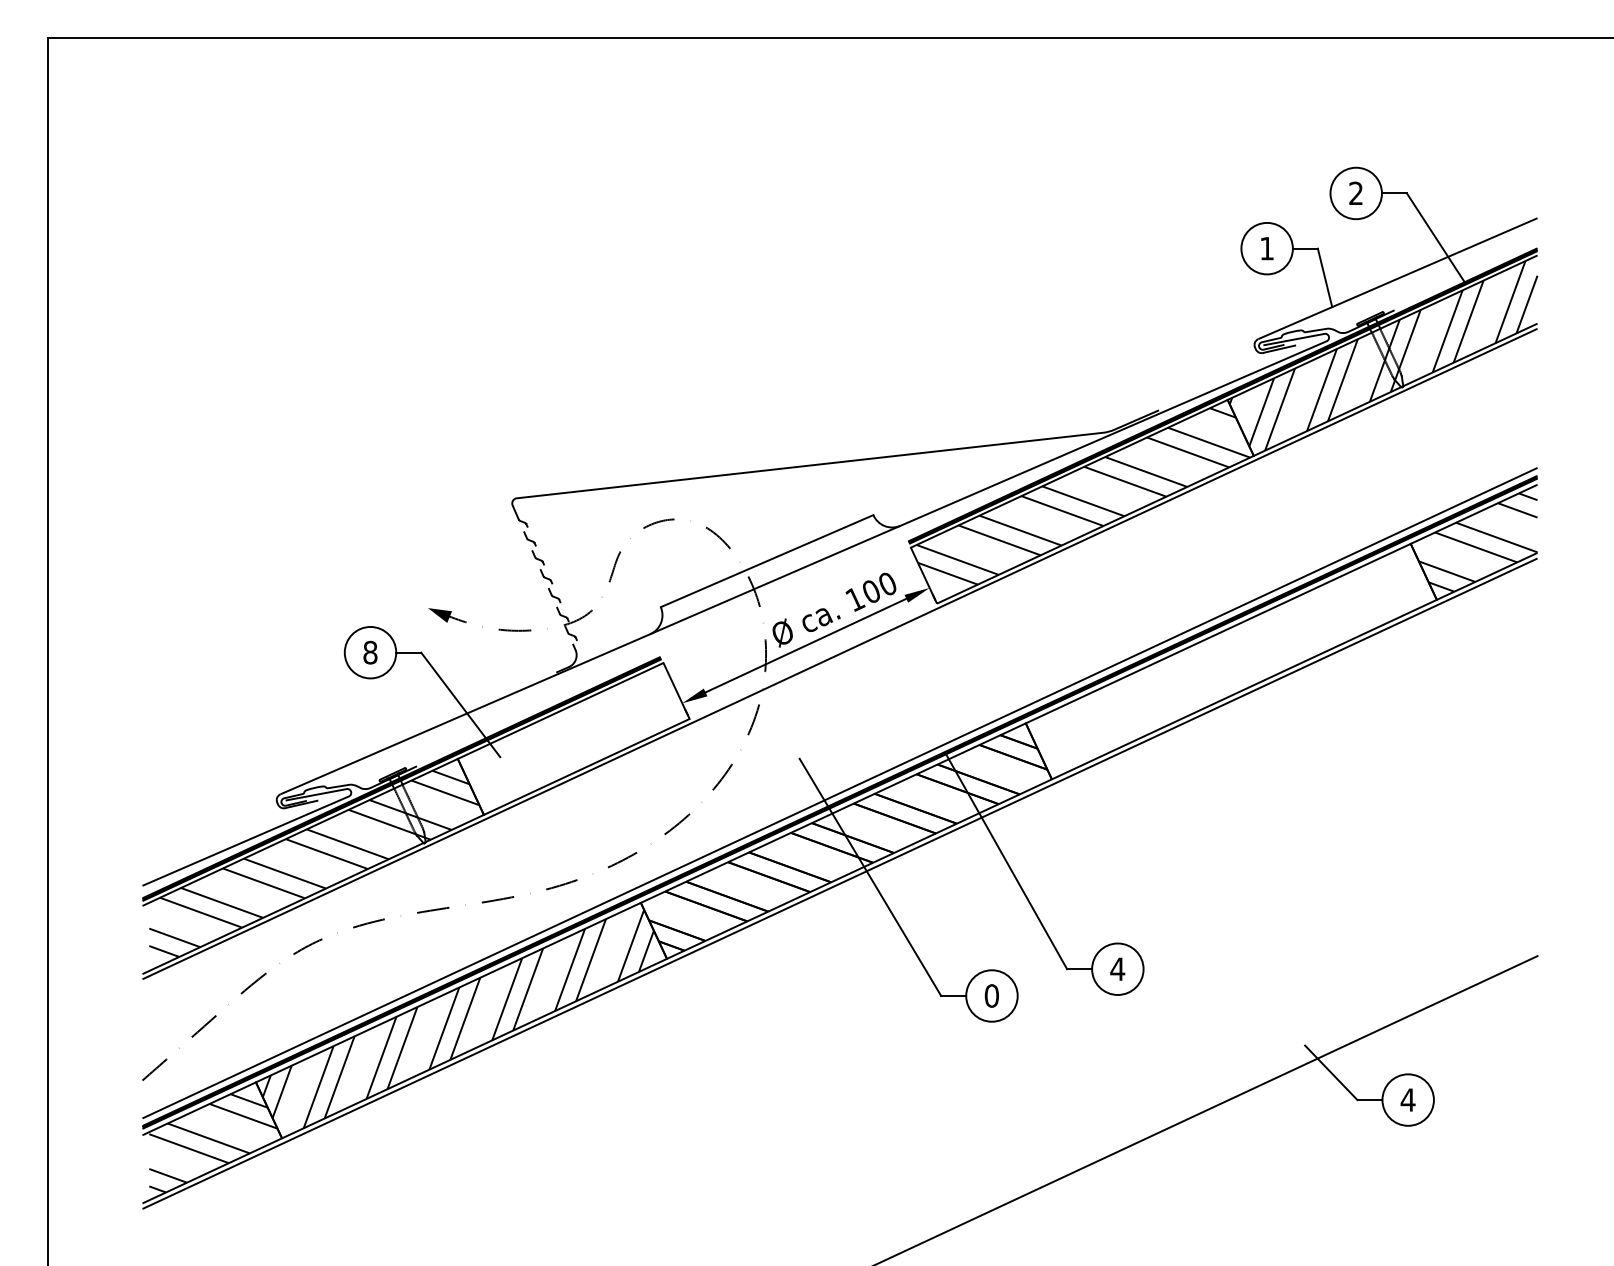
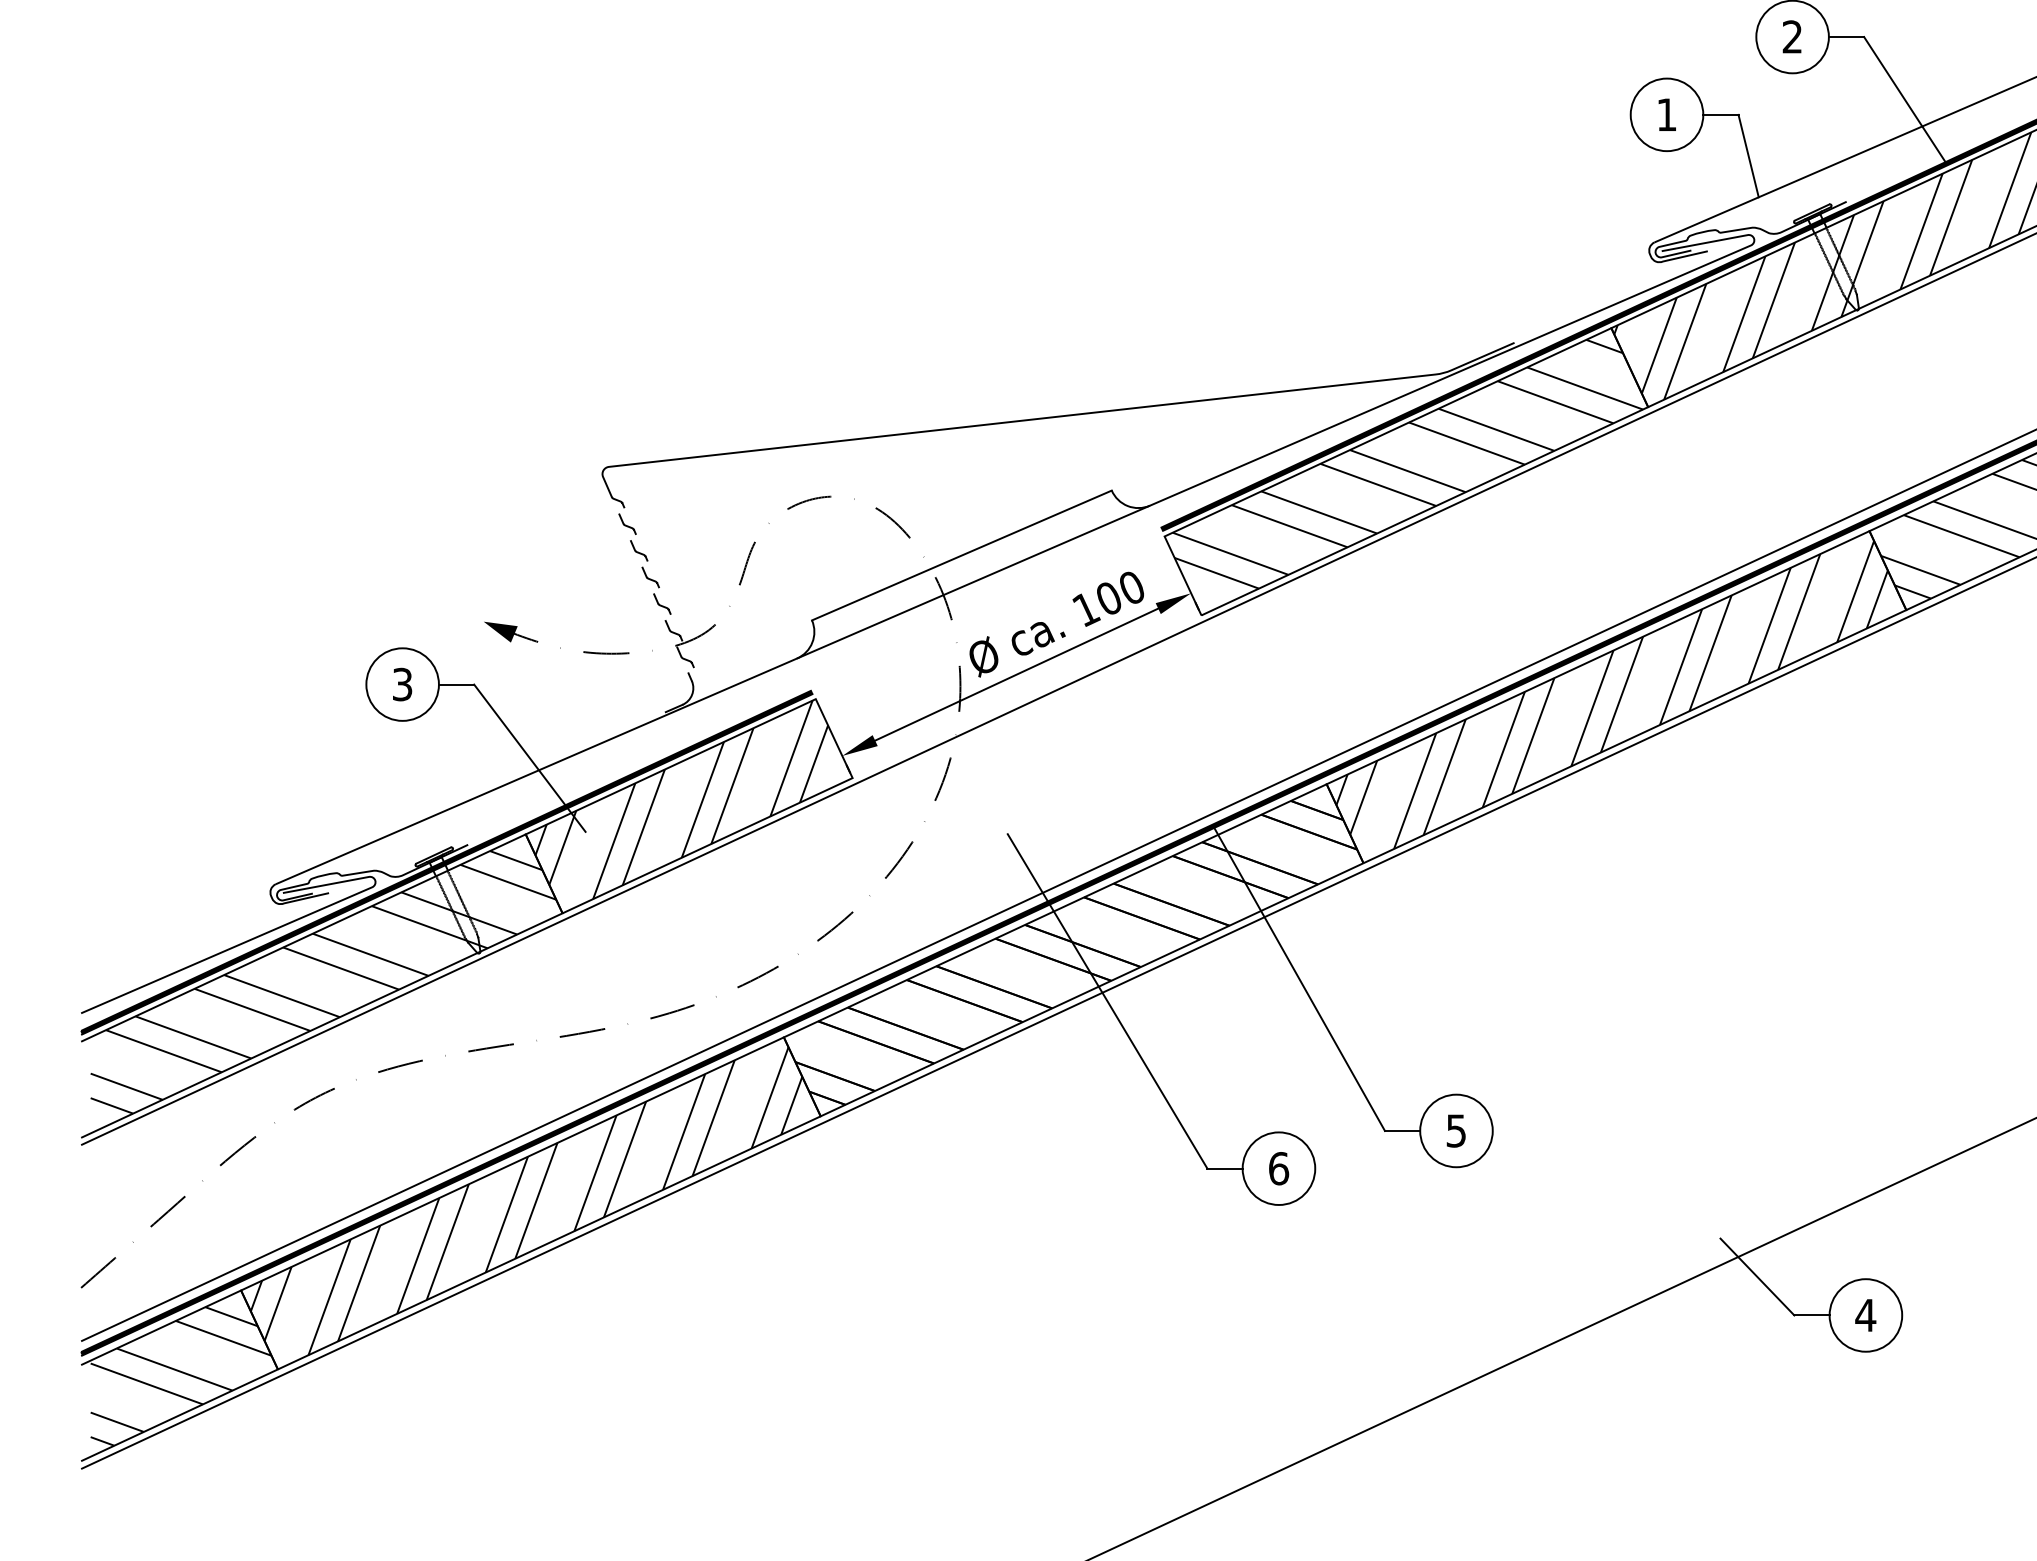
text: (370, 652) -> (402, 684), 8 -> 3
hatch: (1227, 659) -> (1611, 694), added
hatch: (568, 734) -> (681, 799), added
text: (1117, 969) -> (1455, 1131), 4 -> 5
text: (991, 995) -> (1278, 1167), 0 -> 6

